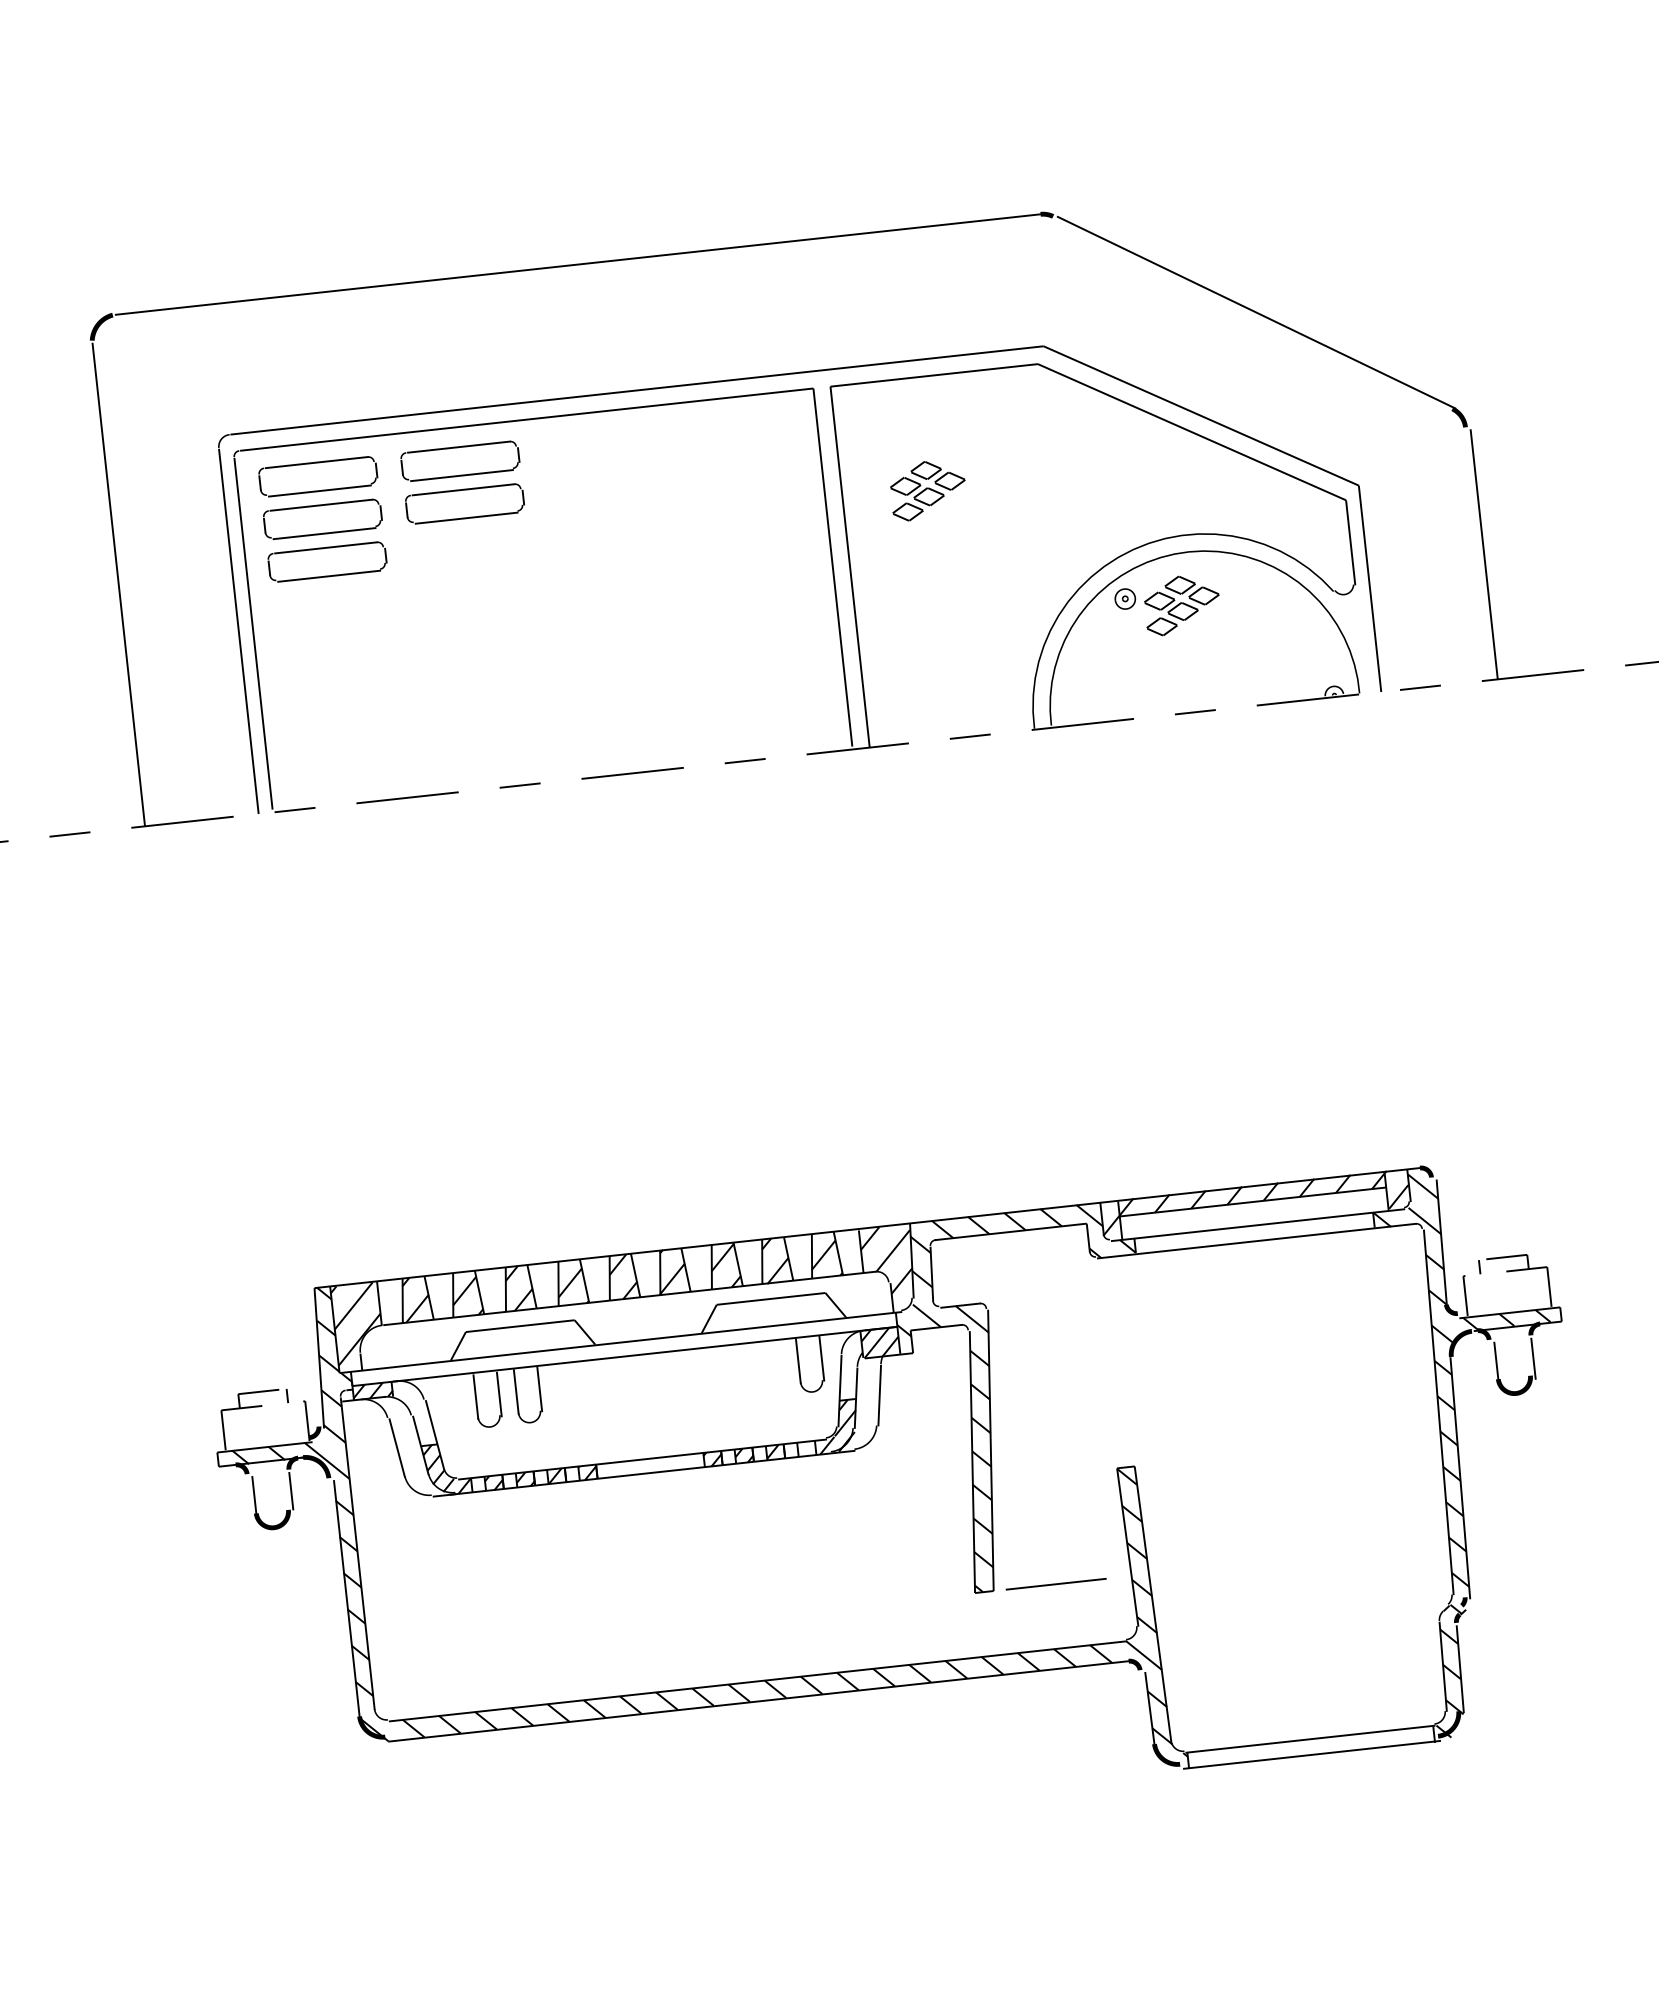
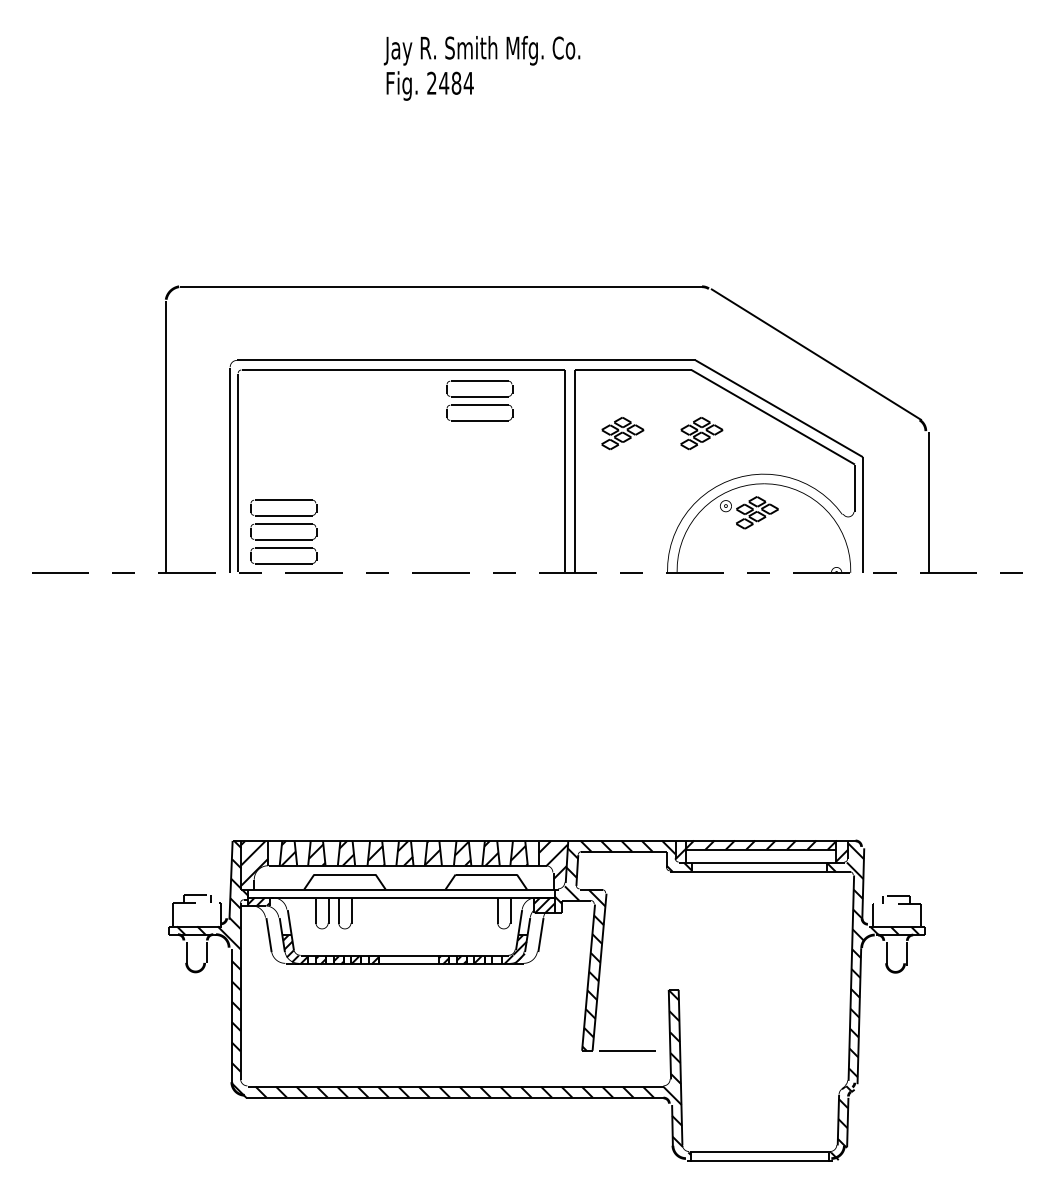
part: (1067, 474) -> (701, 433), added
part: (461, 481) -> (479, 400), moved
part: (322, 518) -> (283, 531), moved

